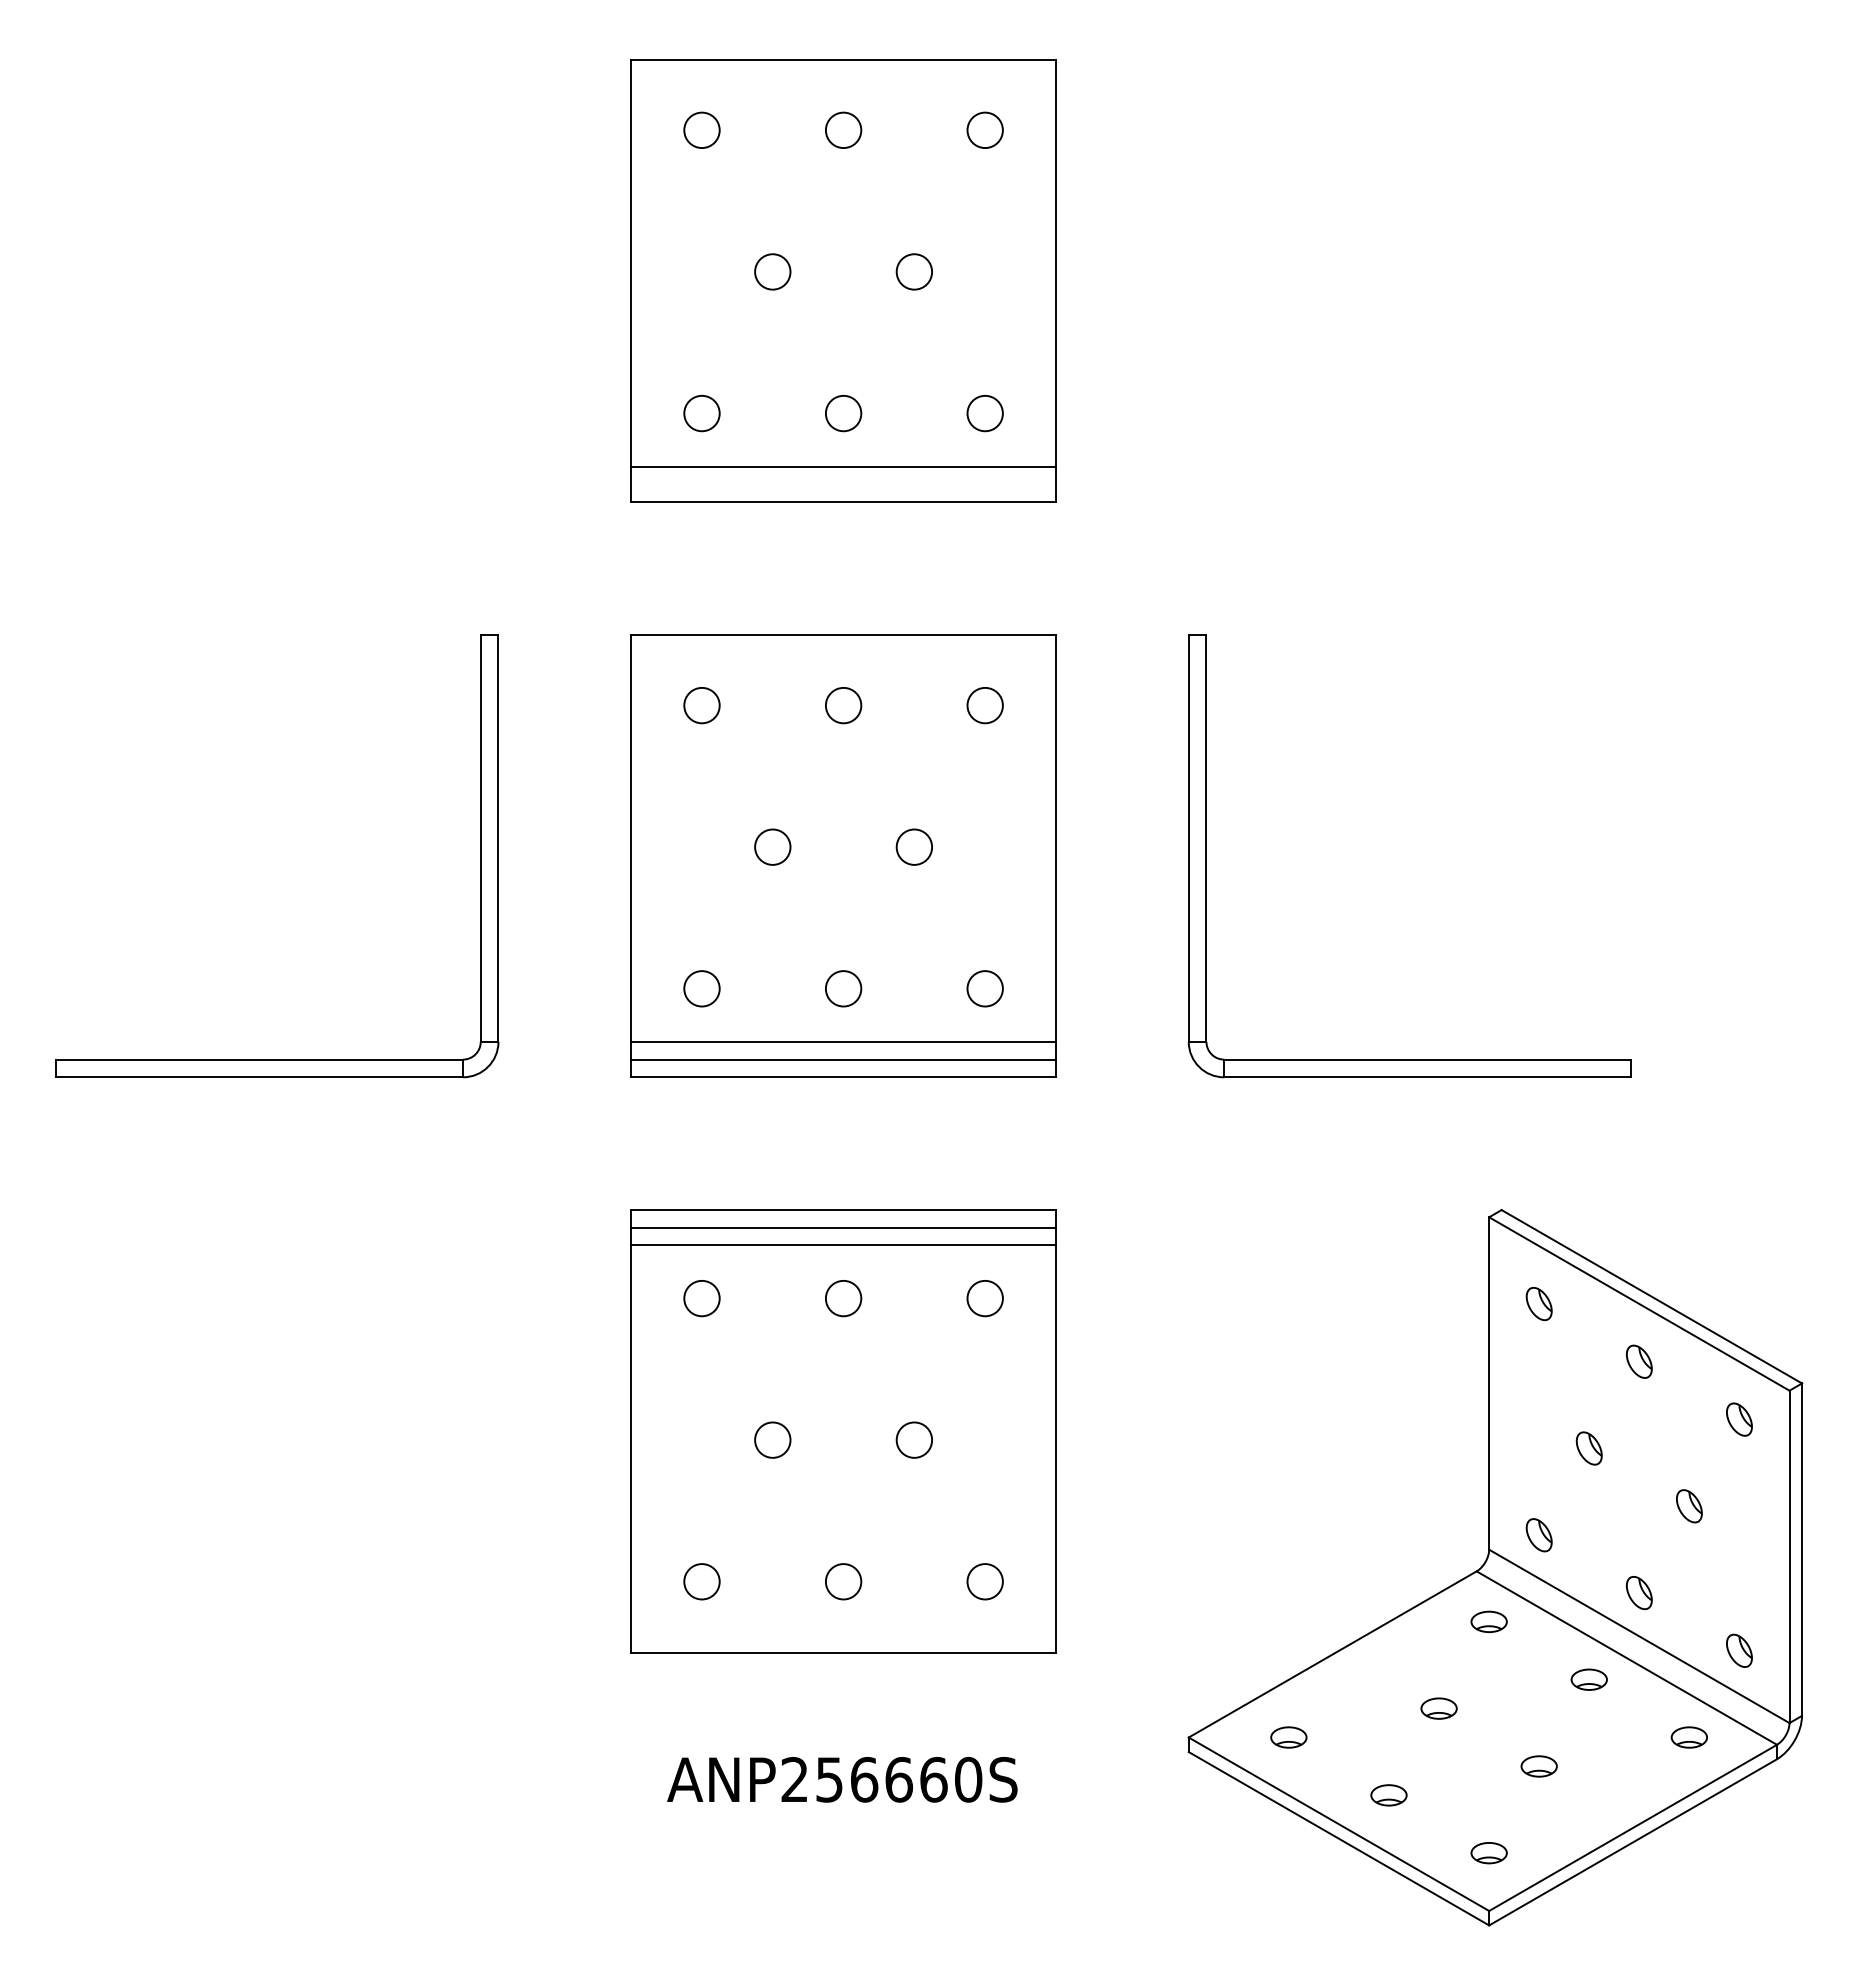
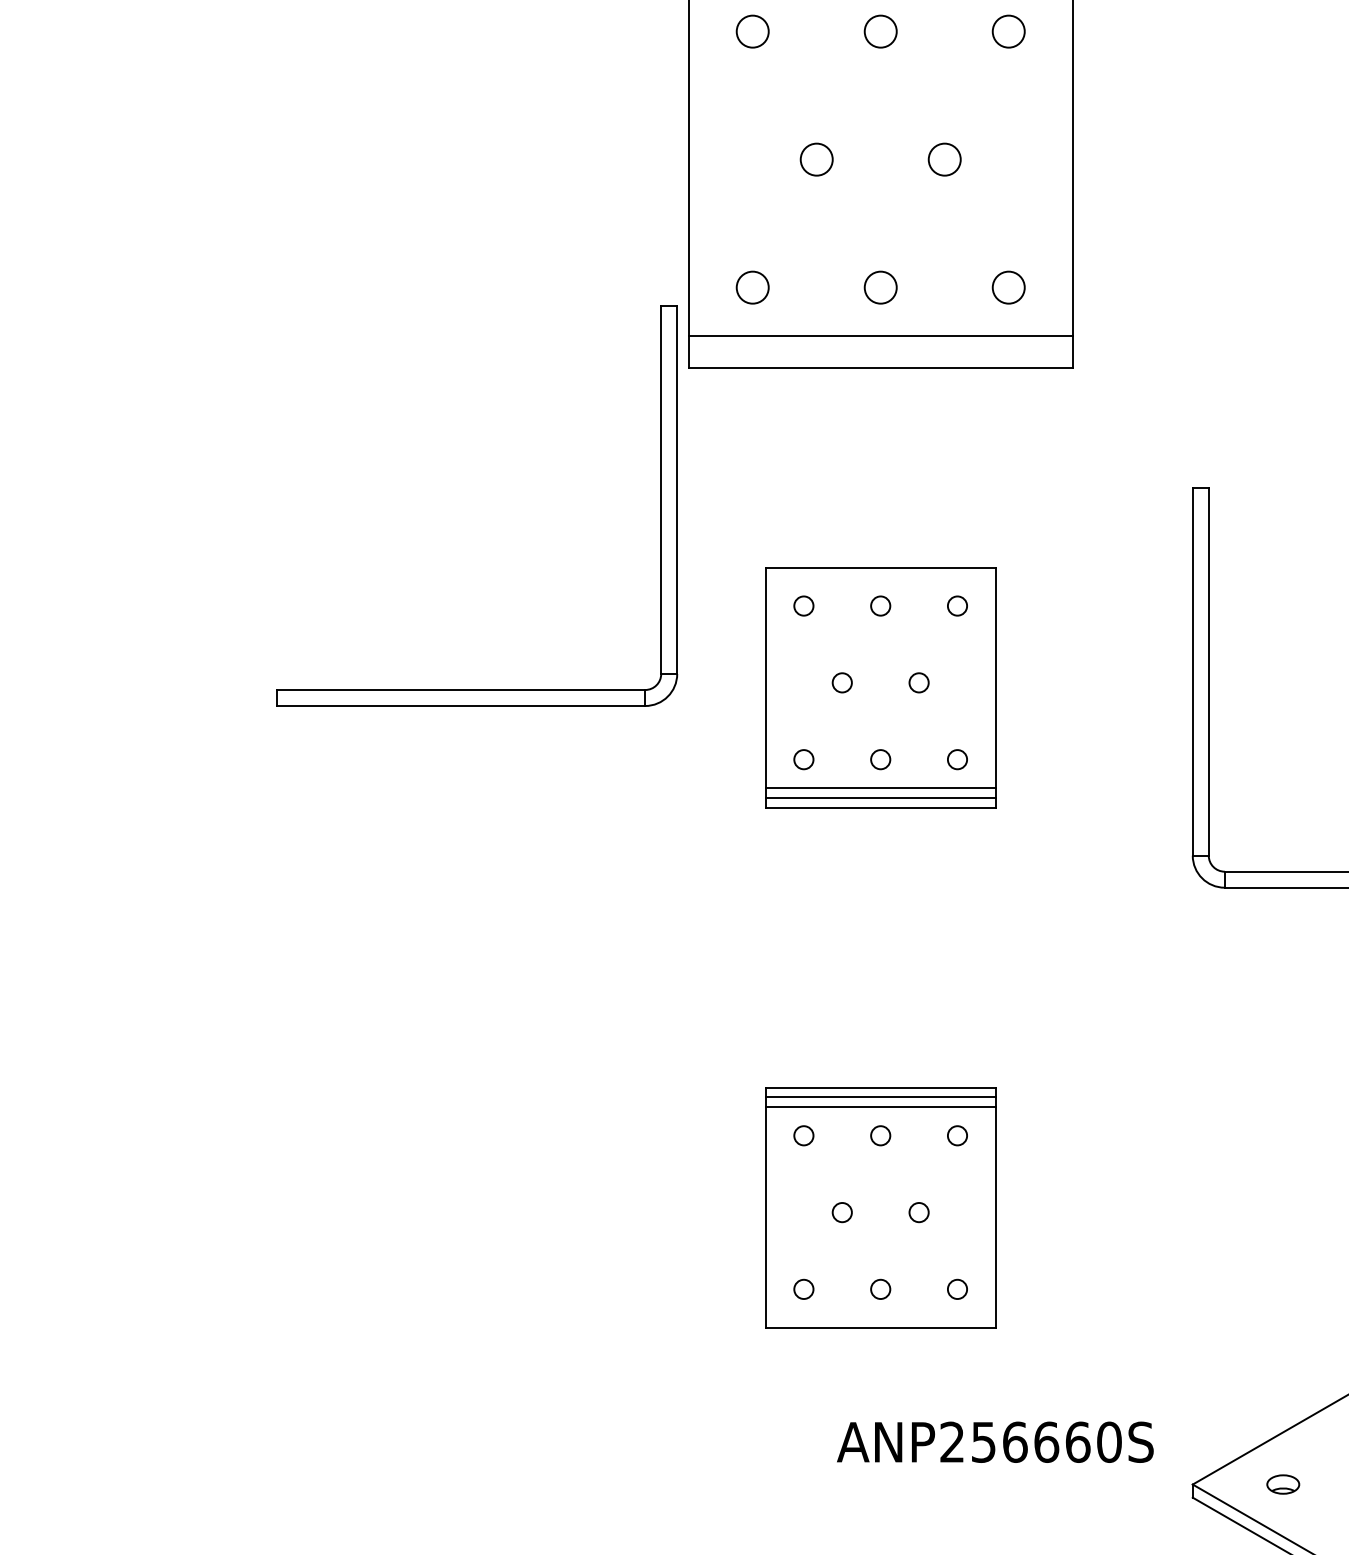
part: (843, 855) -> (880, 687), size x0.6
part: (480, 856) -> (660, 506), moved
part: (843, 1431) -> (880, 1207), size x0.6
text: (842, 1779) -> (995, 1442), moved

